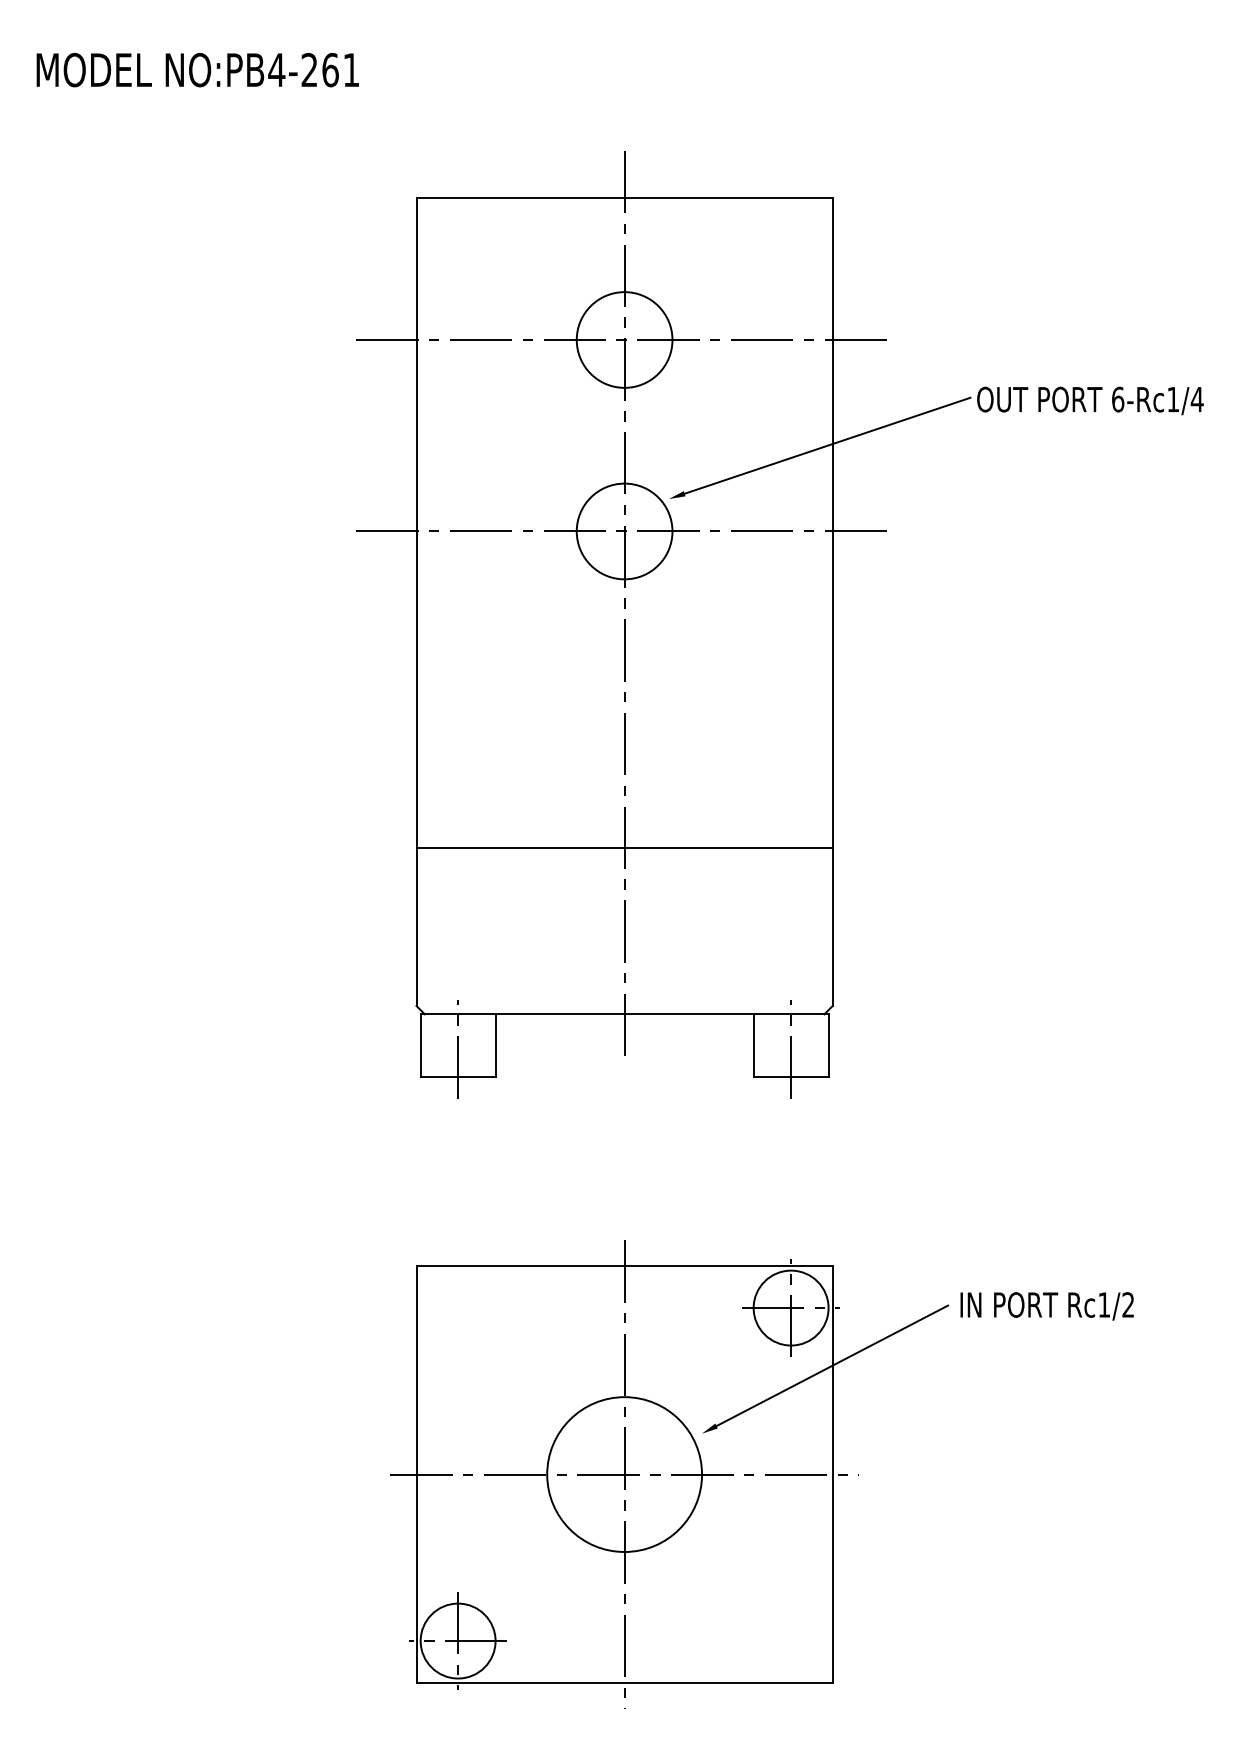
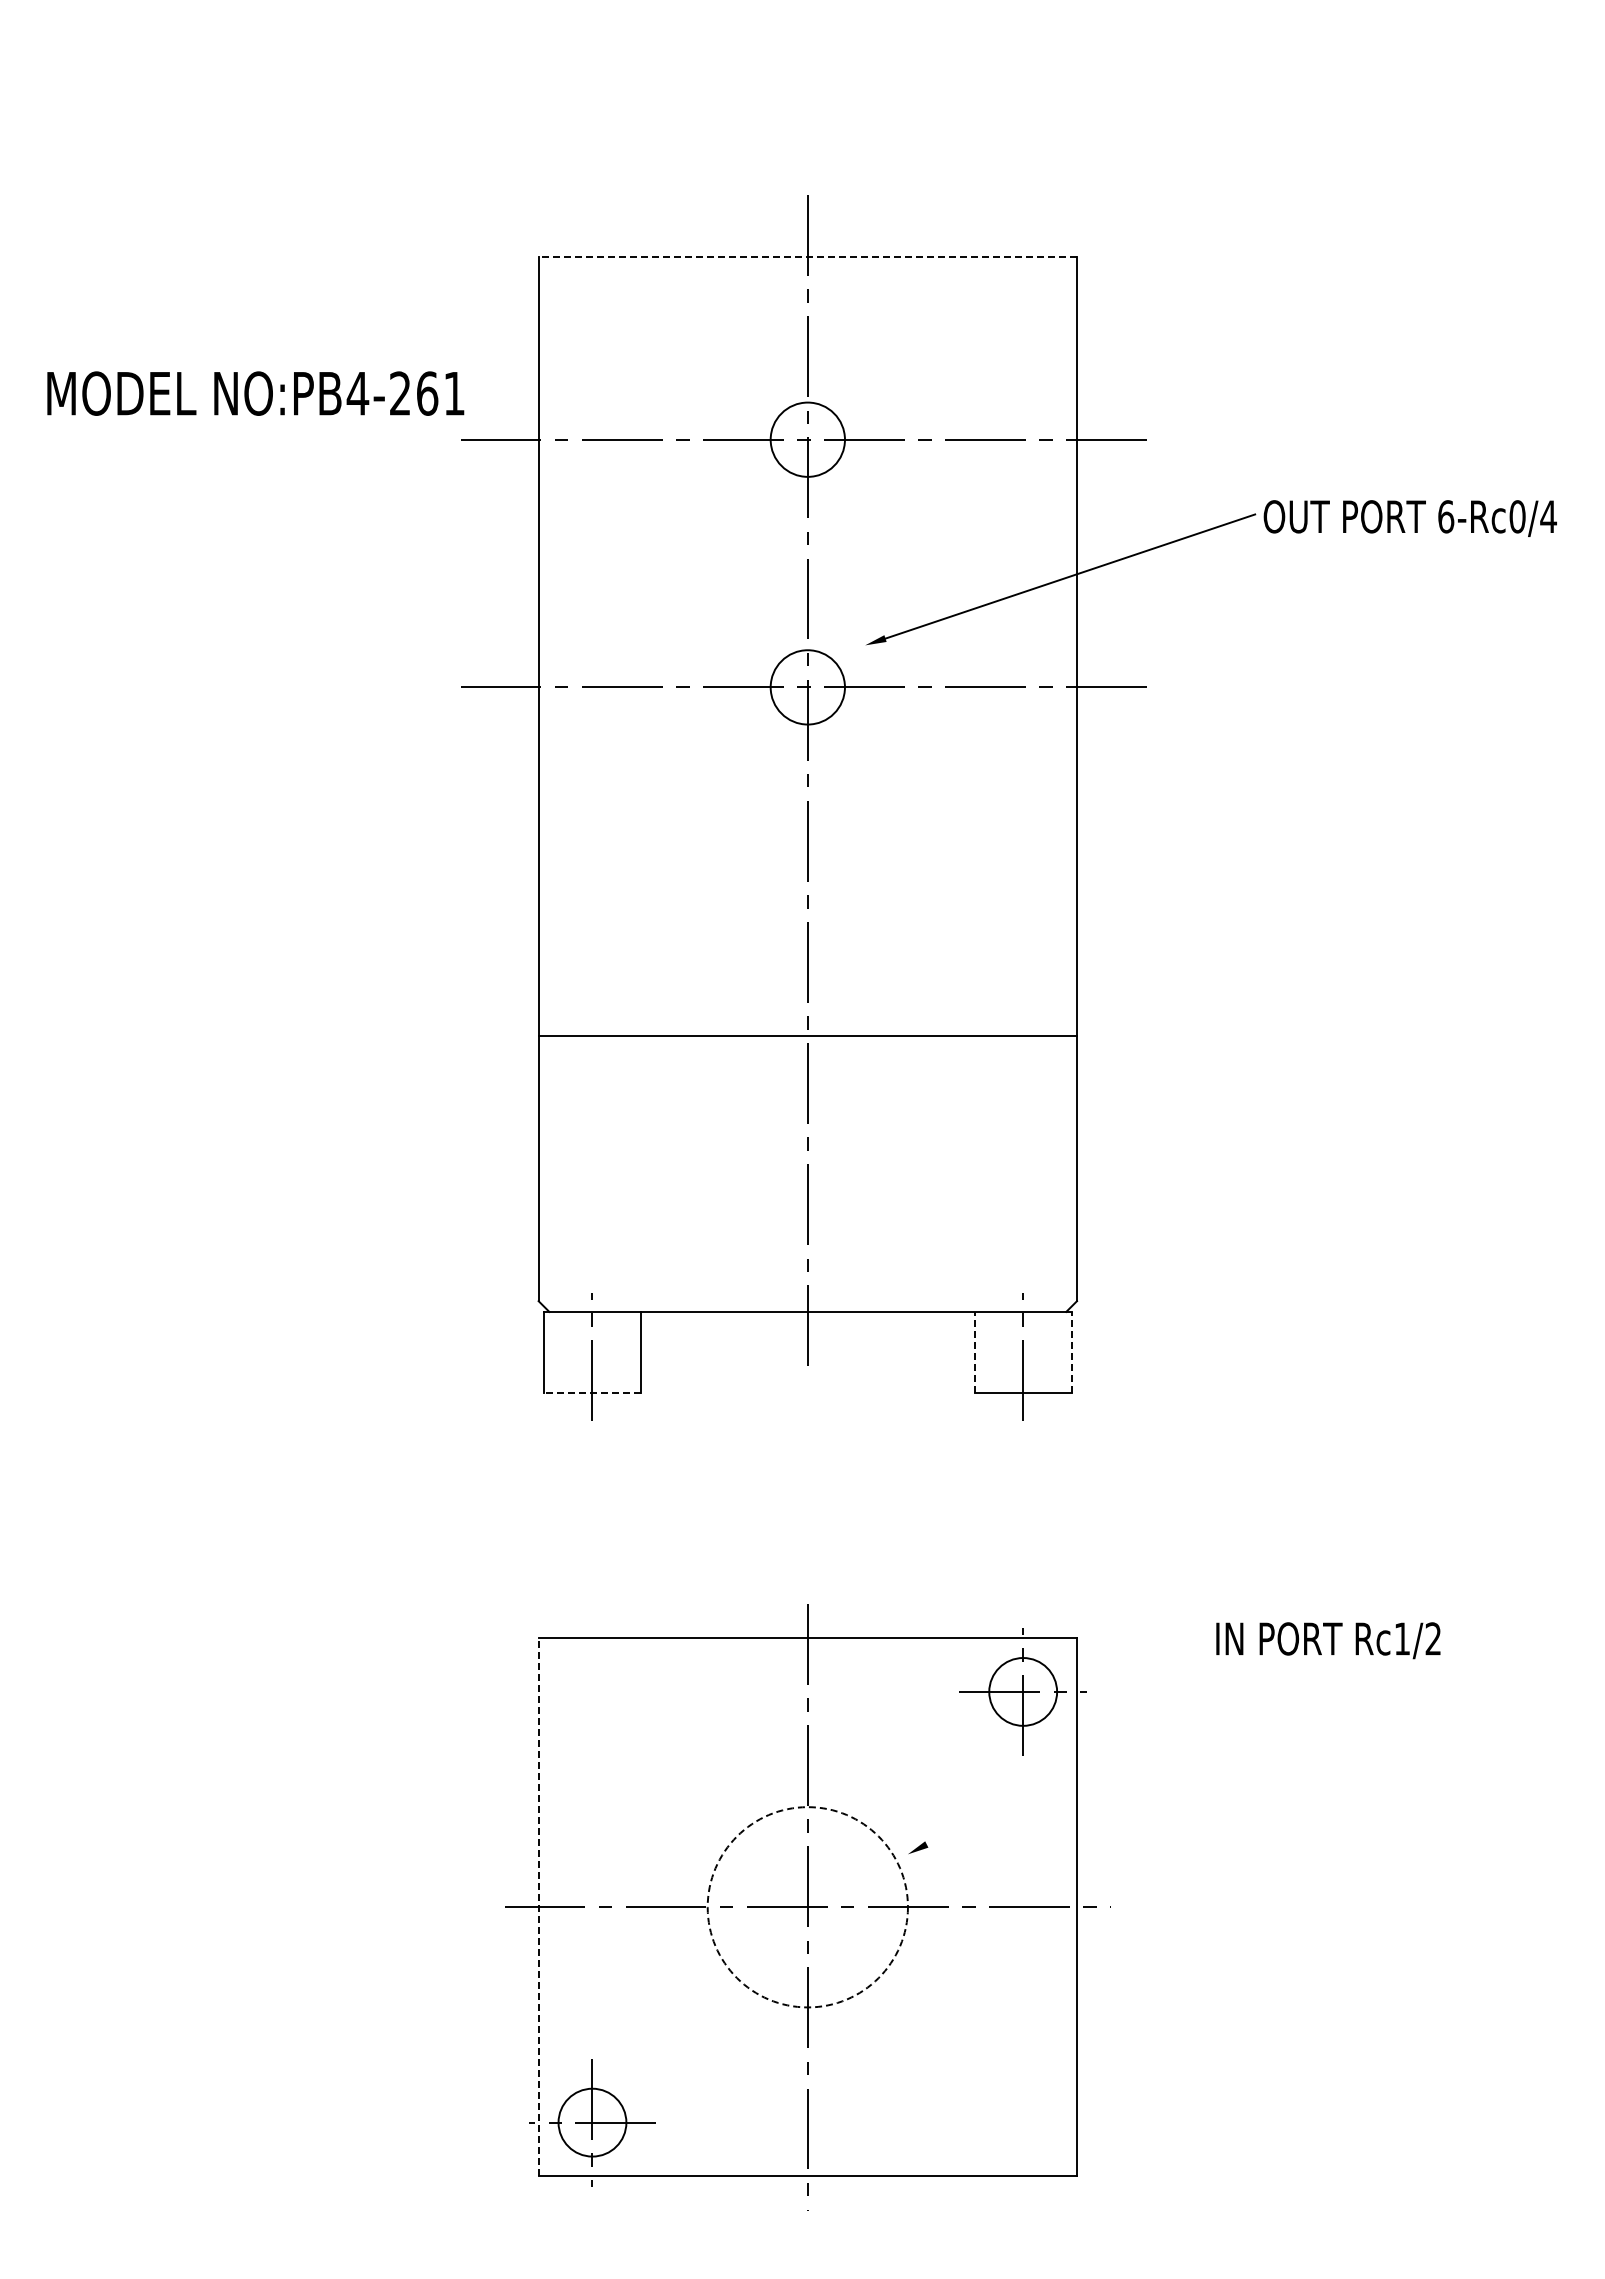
text: (197, 70) -> (255, 393), moved
line: (624, 198) -> (807, 256), solid -> dashed
circle: (624, 339) -> (807, 439), size x0.6
text: (1173, 399) -> (1517, 516), 6-Rc1/4 -> 6-Rc0/4
circle: (624, 531) -> (807, 687), size x0.6
line: (624, 847) -> (807, 1035), moved
line: (753, 1044) -> (974, 1351), solid -> dashed
line: (828, 1044) -> (1071, 1351), solid -> dashed
line: (457, 1076) -> (591, 1392), solid -> dashed
text: (1047, 1306) -> (1328, 1640), moved
circle: (790, 1307) -> (1022, 1691), size x0.7
line: (832, 1365) -> (1076, 1766), removed
line: (416, 1473) -> (538, 1906), solid -> dashed
circle: (624, 1474) -> (807, 1907), solid -> dashed
circle: (458, 1640) -> (592, 2122), size x0.7

